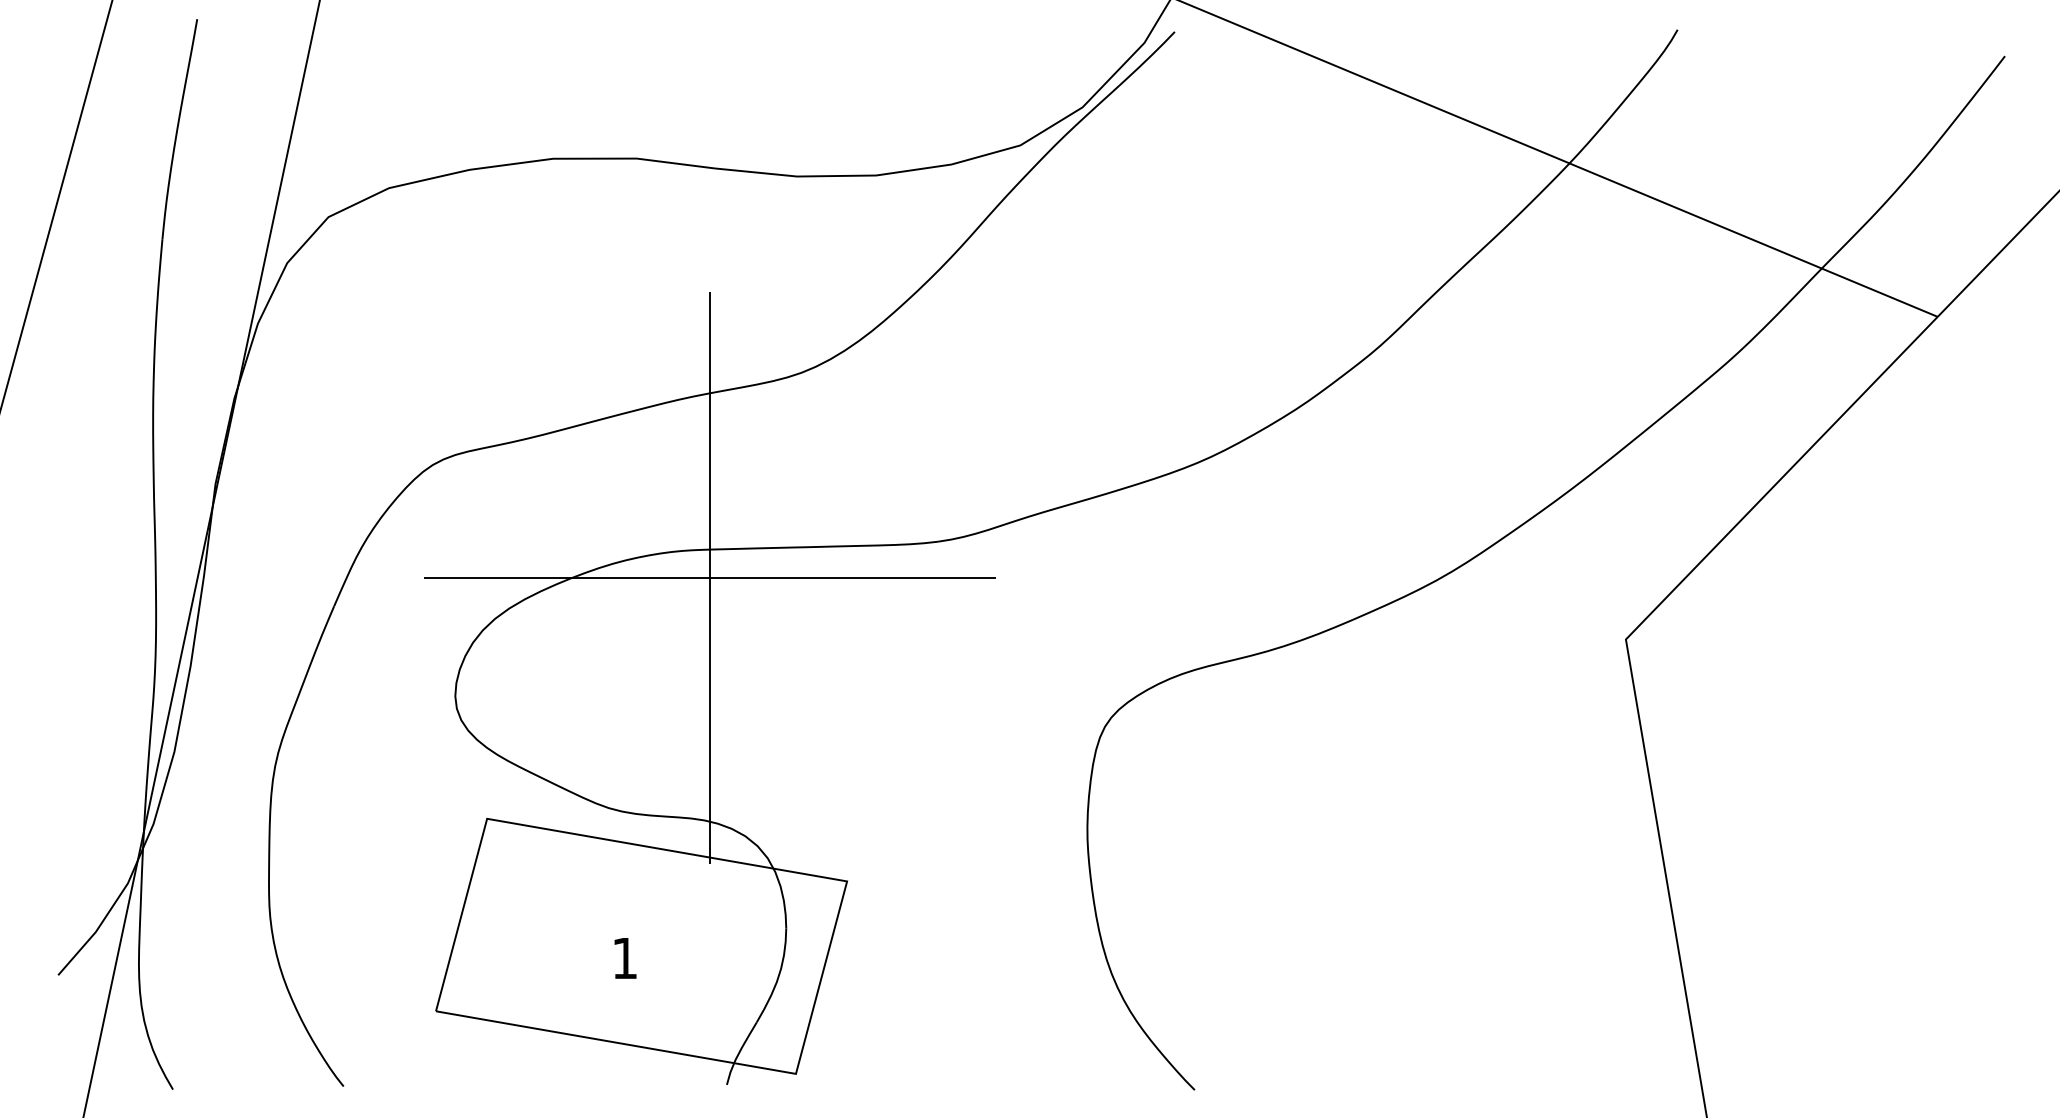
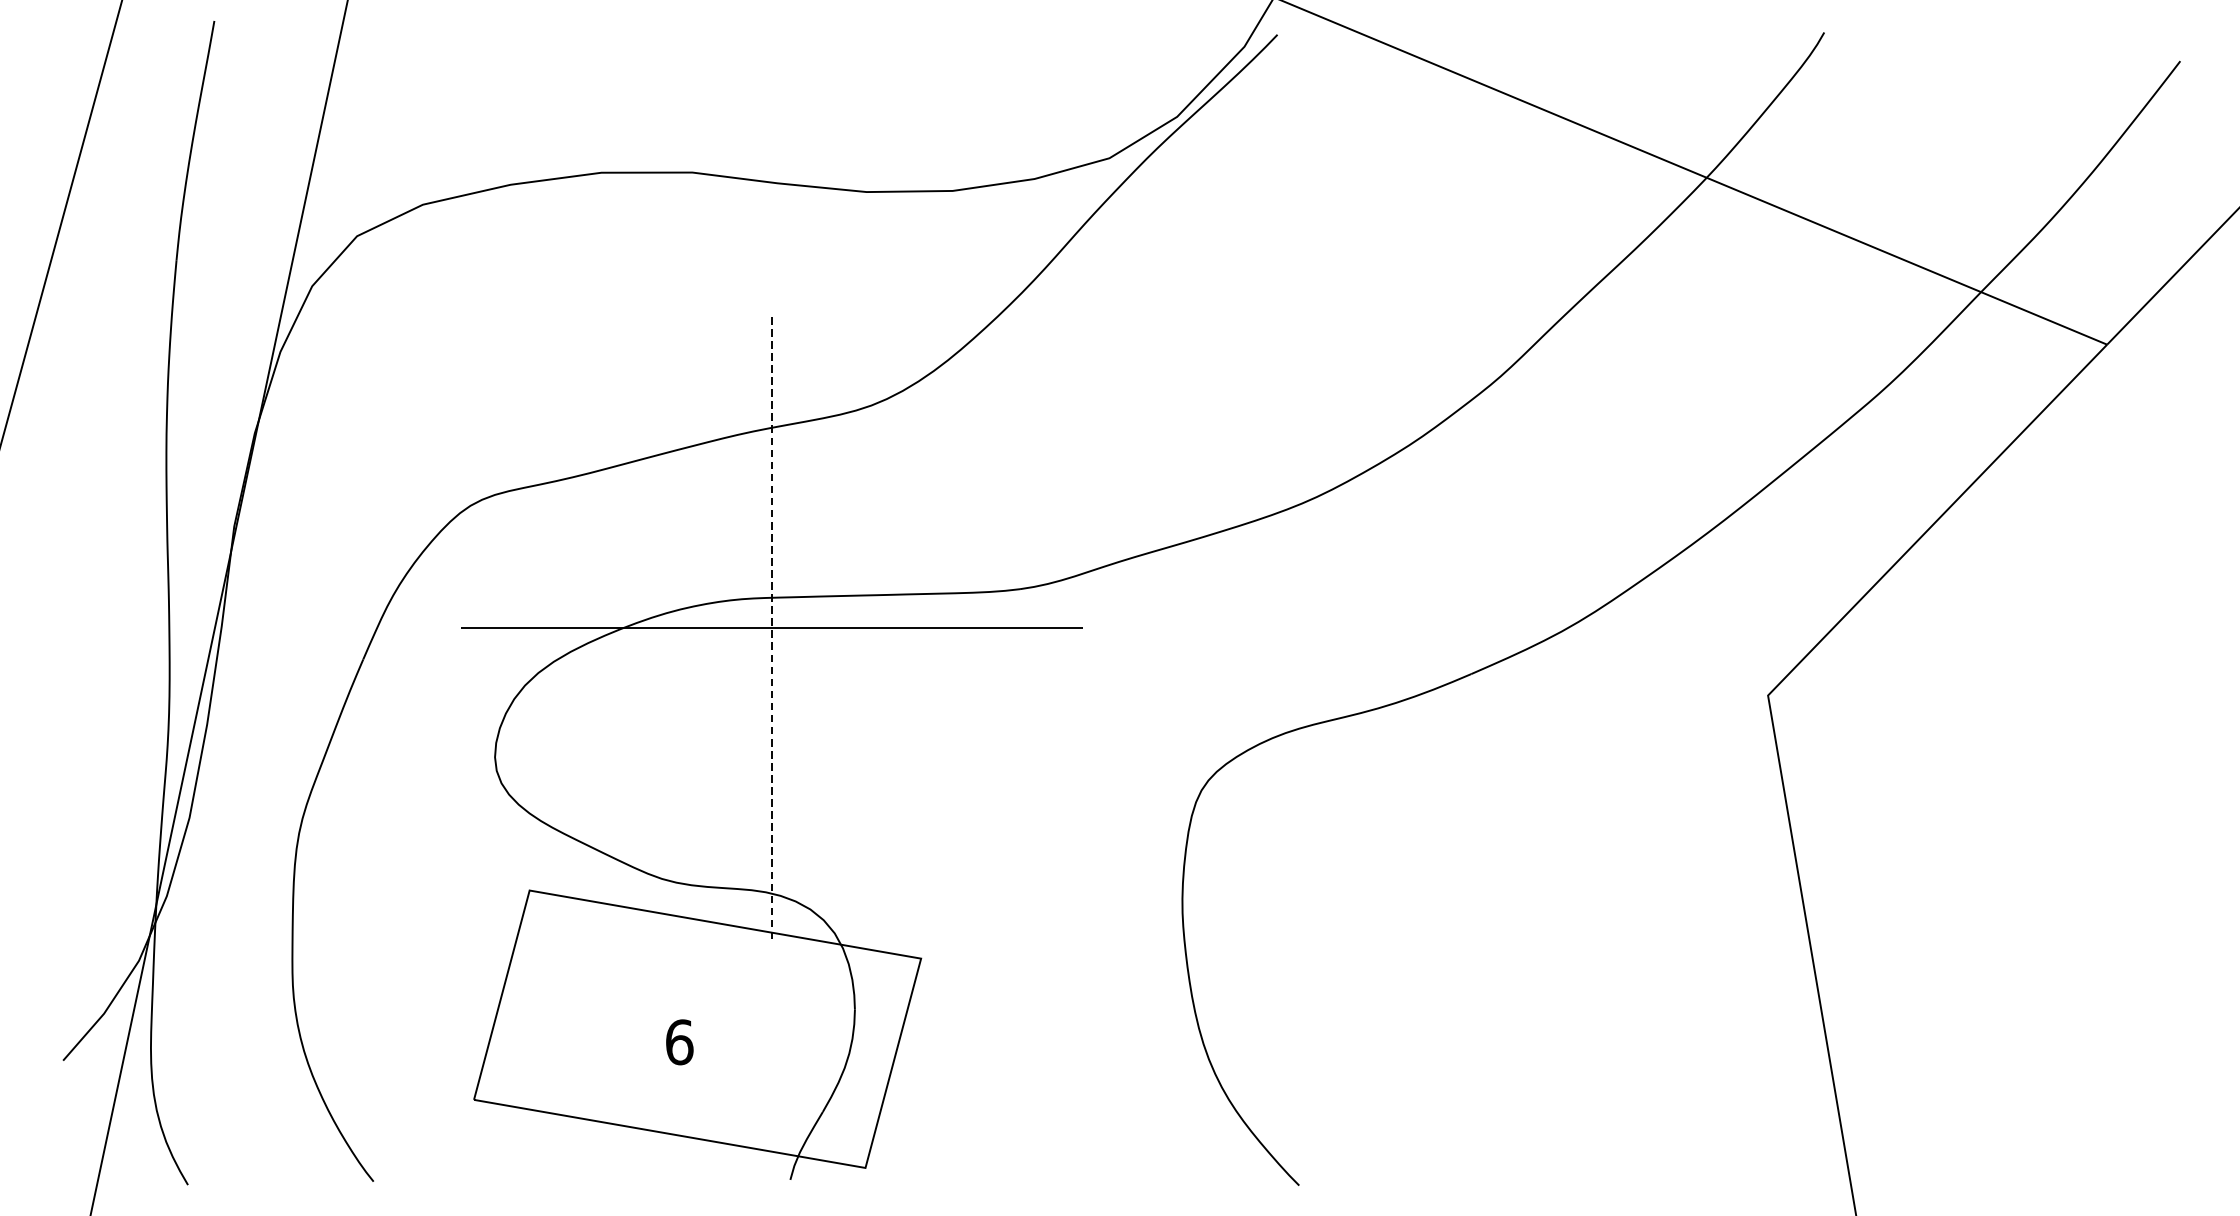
line: (710, 577) -> (772, 628), solid -> dashed
text: (624, 958) -> (679, 1042), 1 -> 6

